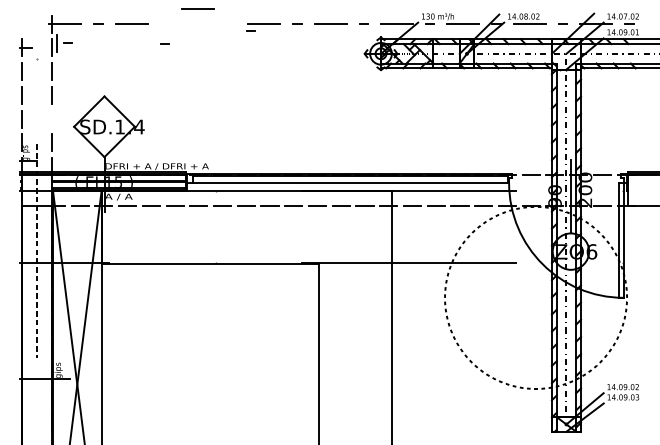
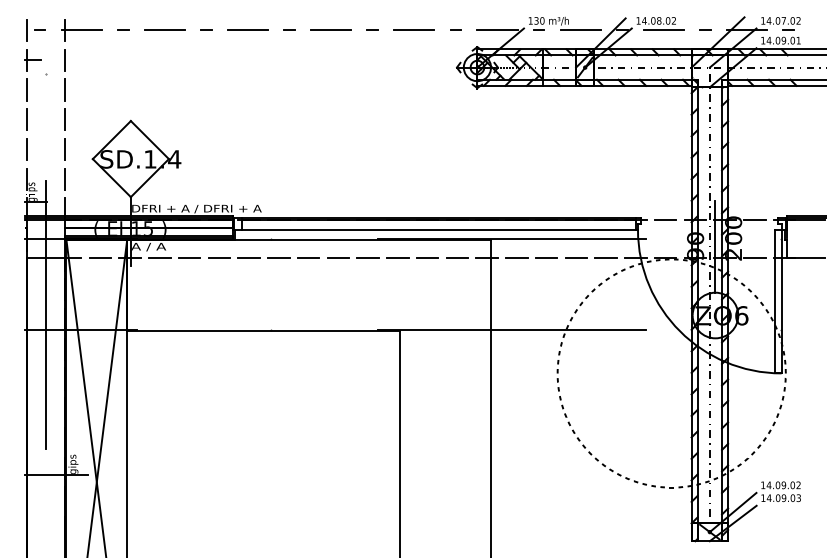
line: (197, 8) -> (247, 29), moved
line: (251, 30) -> (289, 29), moved
part: (64, 43) -> (35, 30), moved
line: (164, 43) -> (206, 29), moved
line: (51, 119) -> (64, 149), added
line: (36, 251) -> (45, 315), dashed -> solid

